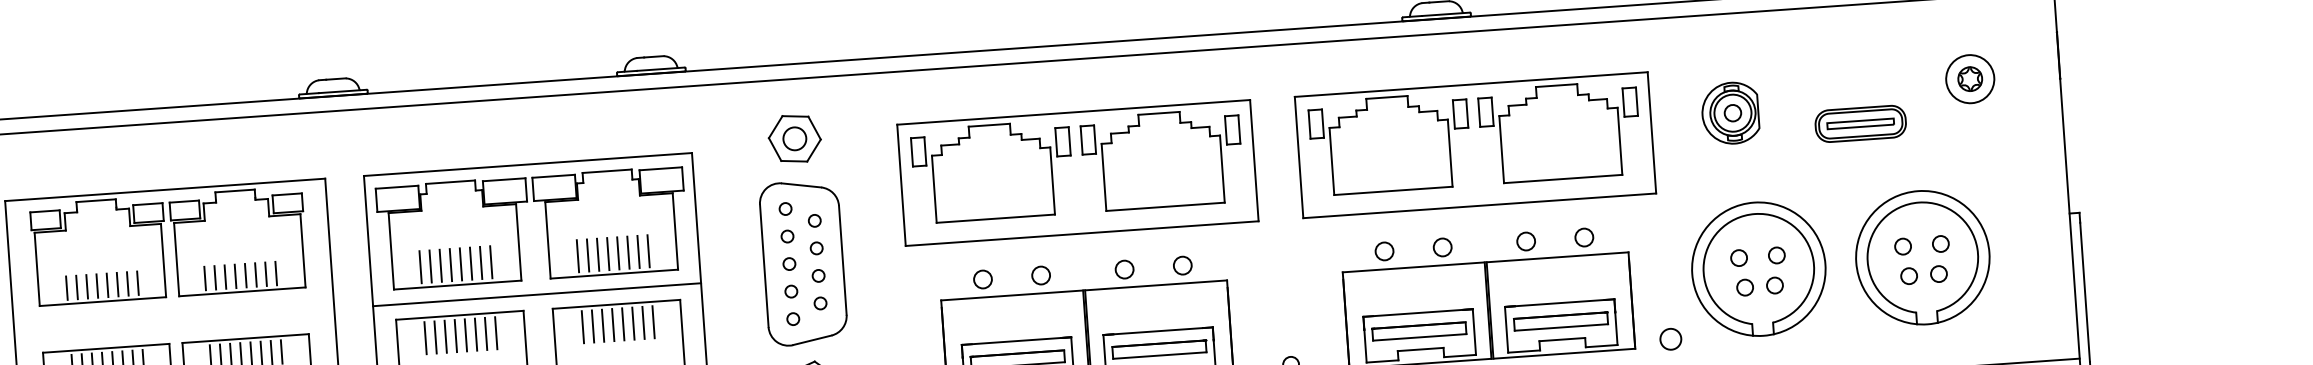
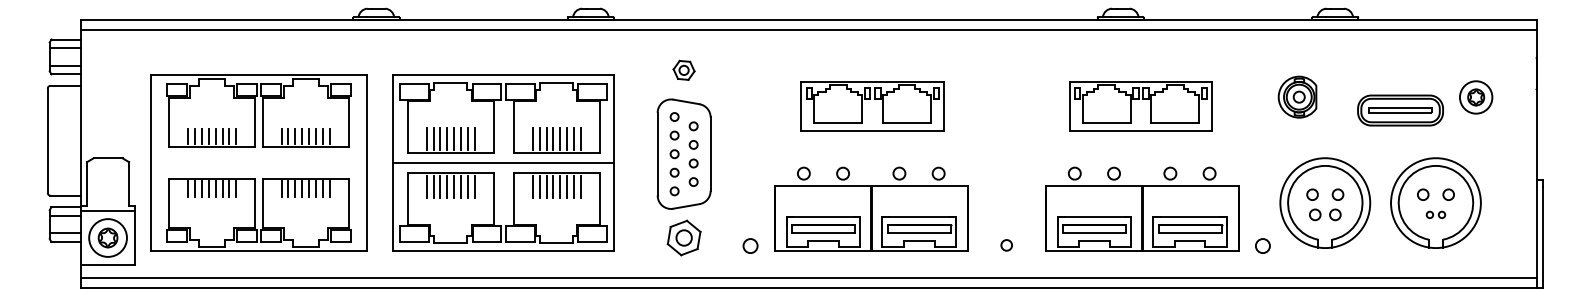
part: (1970, 79) -> (1476, 97), moved
part: (1730, 112) -> (1297, 96), moved
part: (1860, 122) -> (1400, 109), size x1.4
part: (793, 139) -> (683, 70), size x0.6
part: (1474, 145) -> (1140, 106), size x0.6
part: (1077, 172) -> (872, 106), size x0.6
part: (1923, 274) -> (1435, 214), size x0.6

